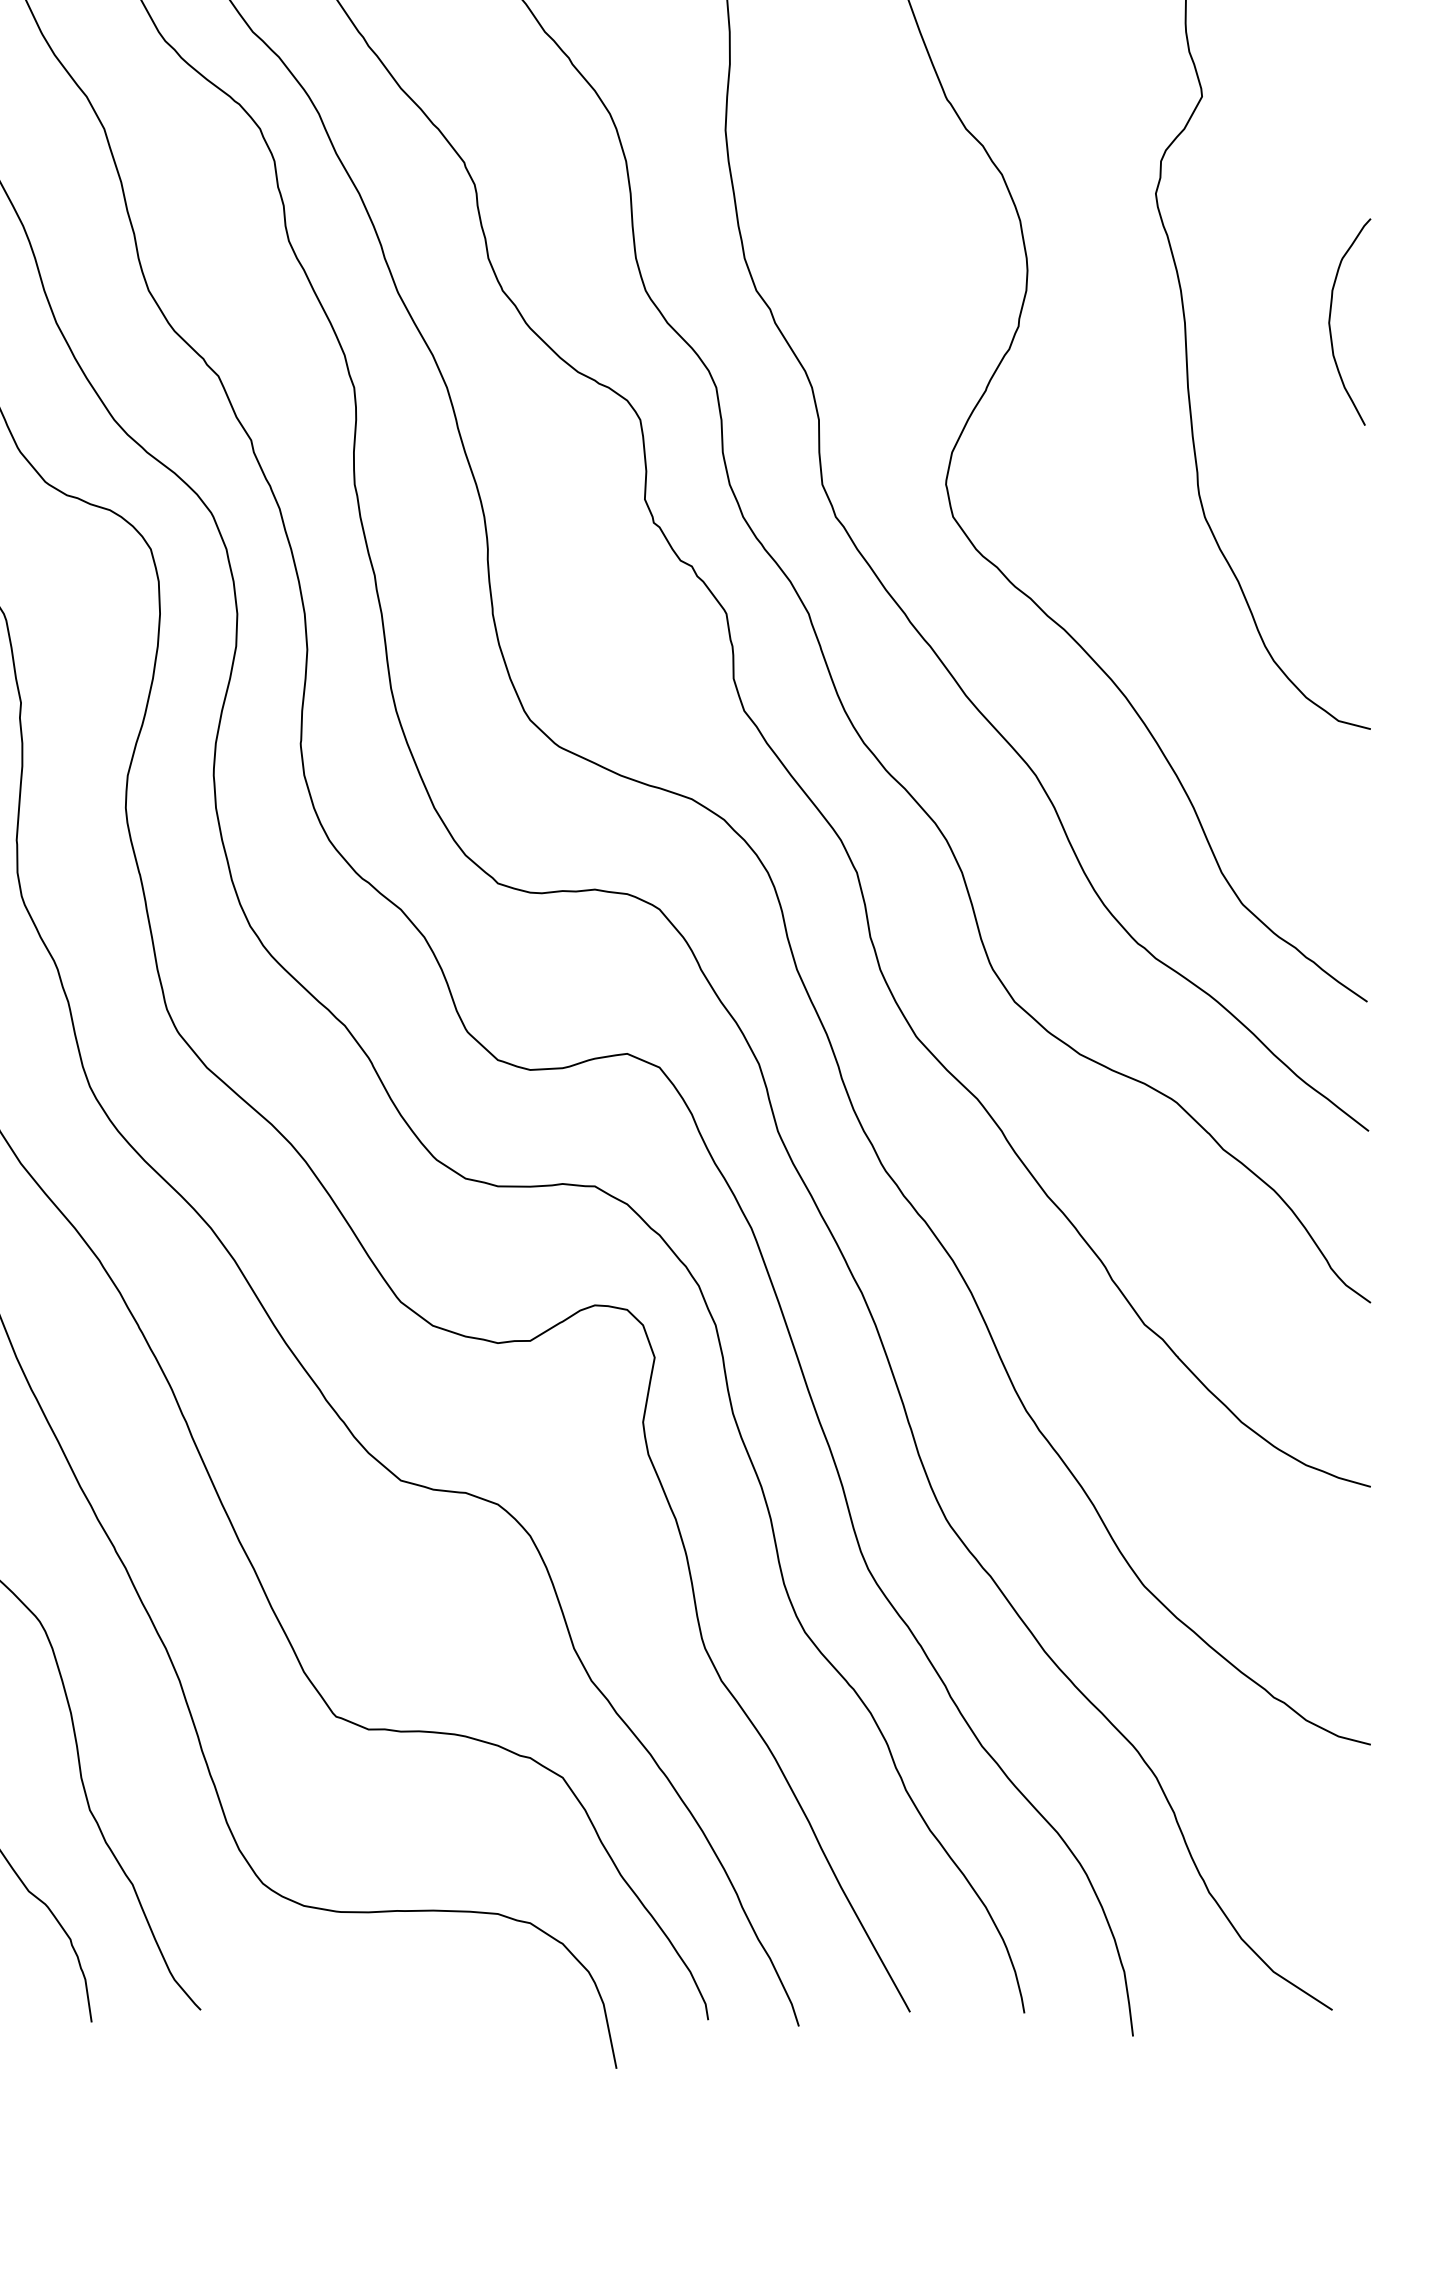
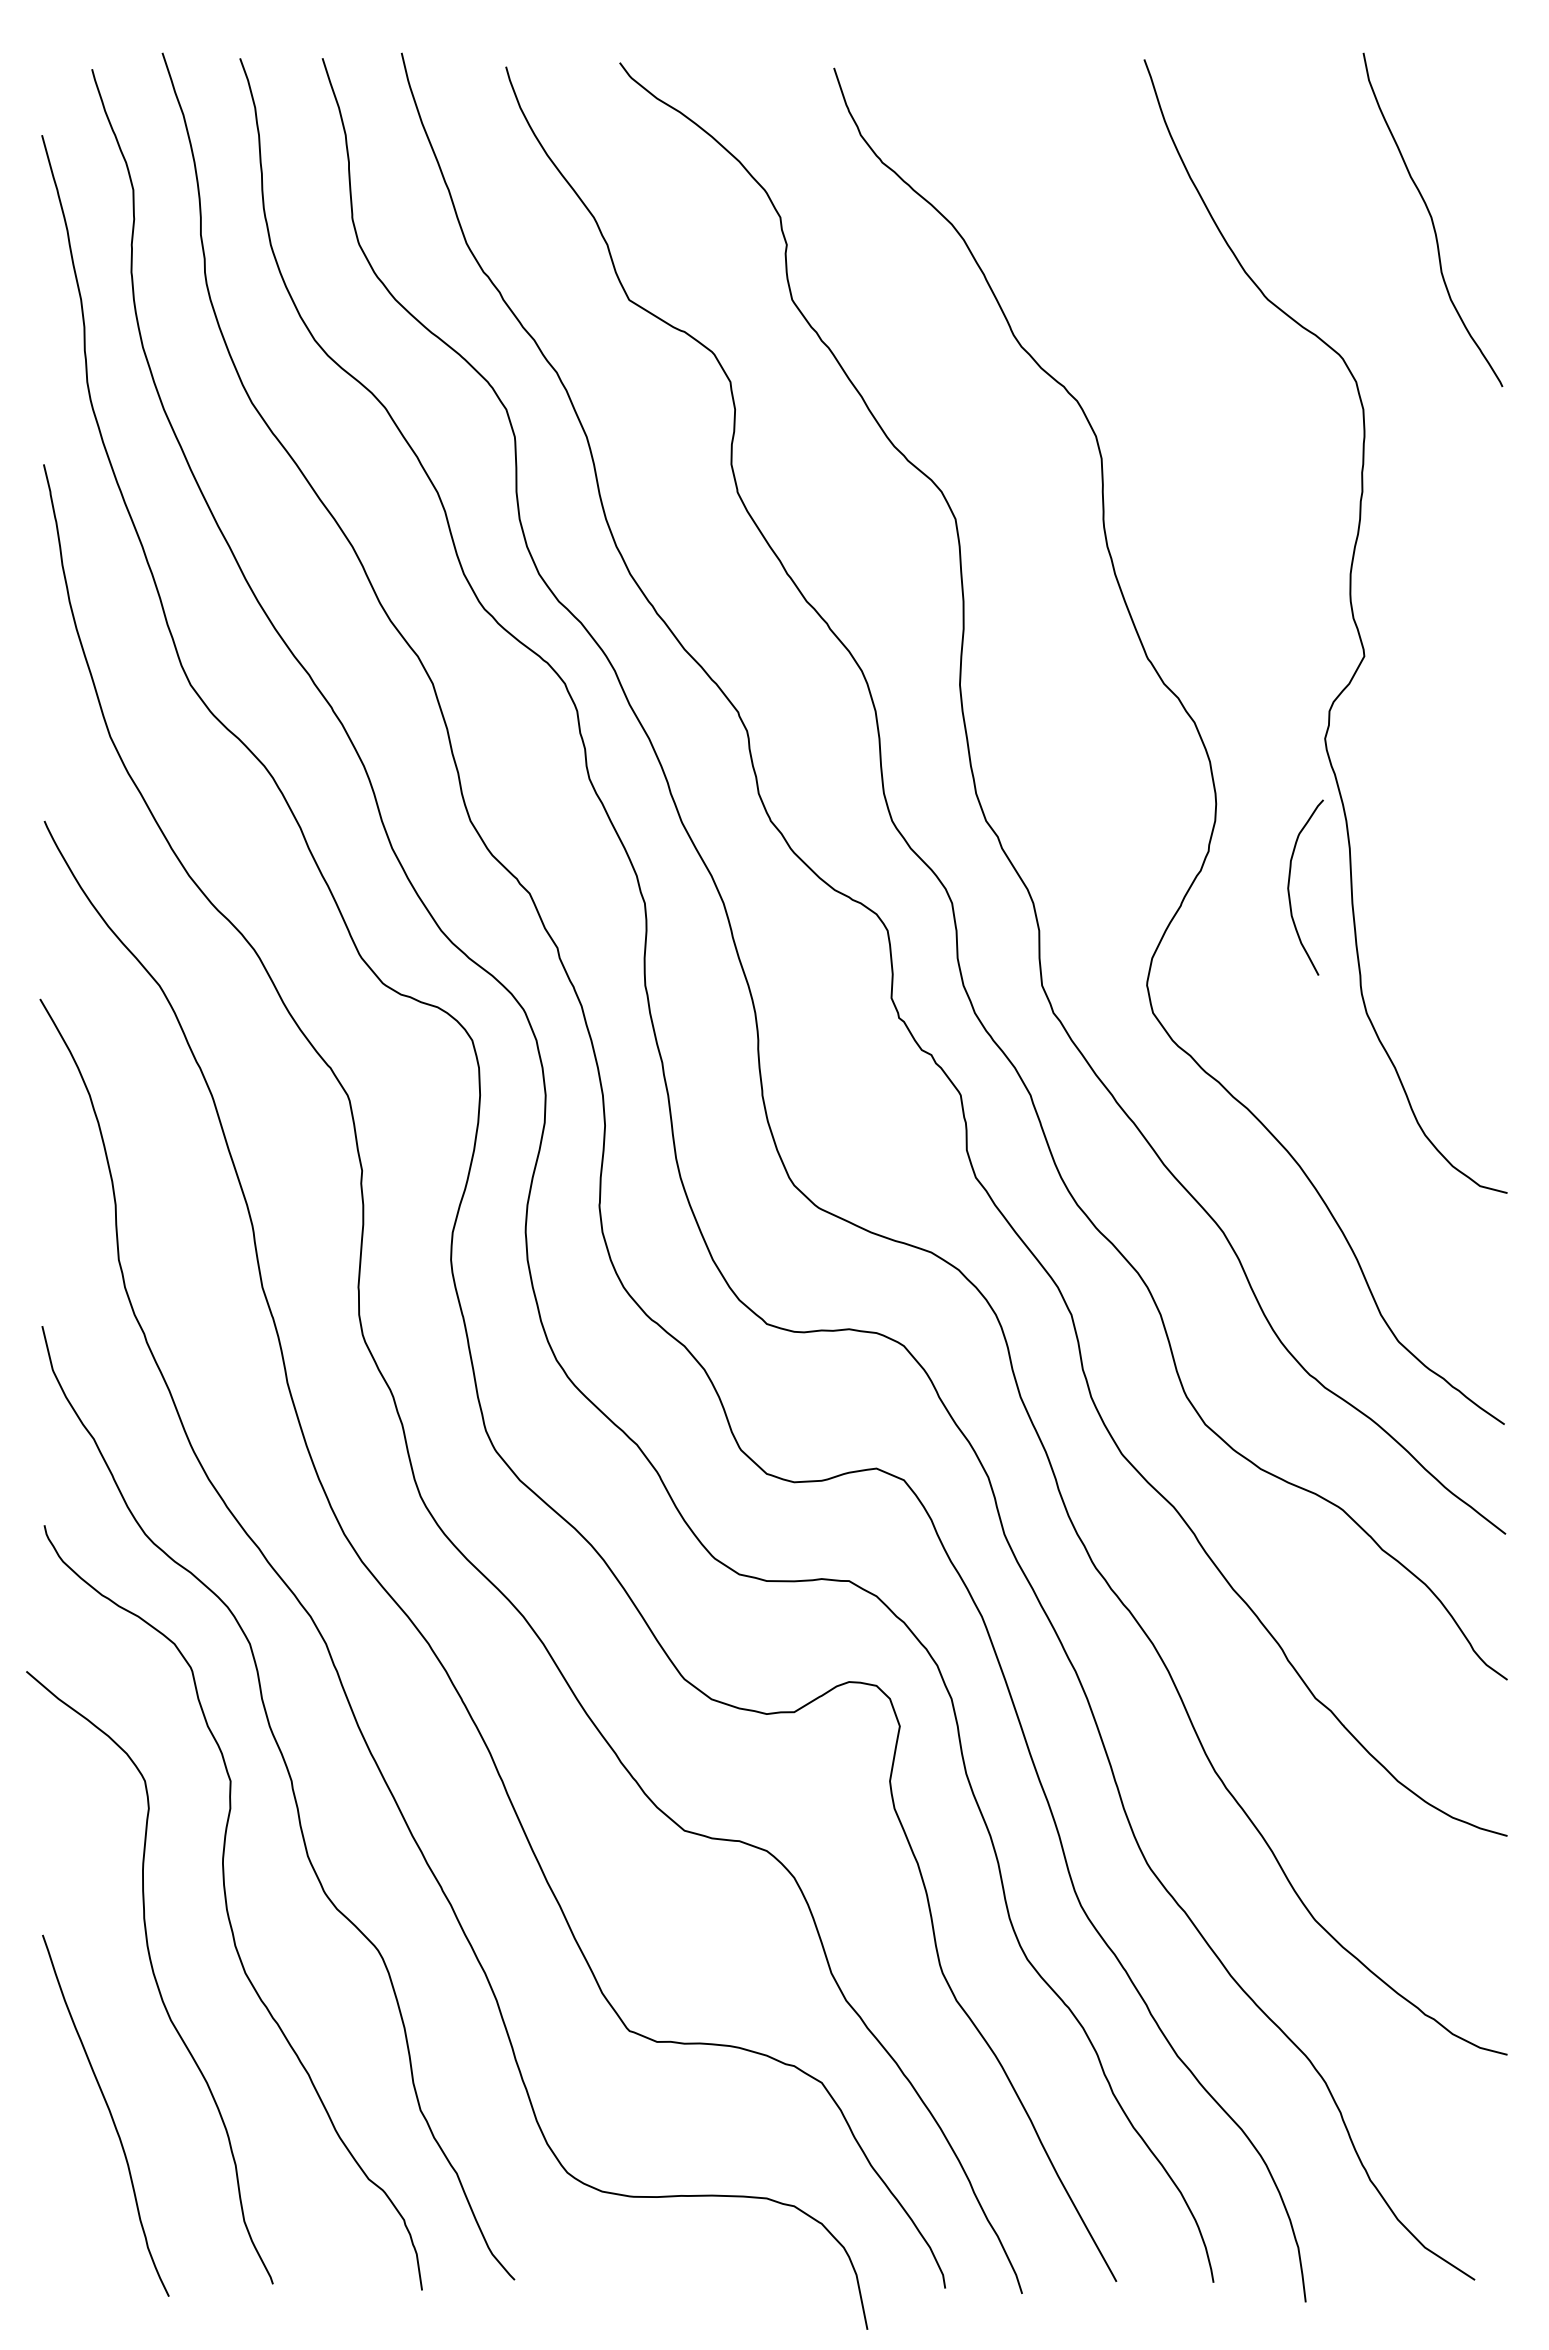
curve: (1330, 321) -> (1289, 887), moved

